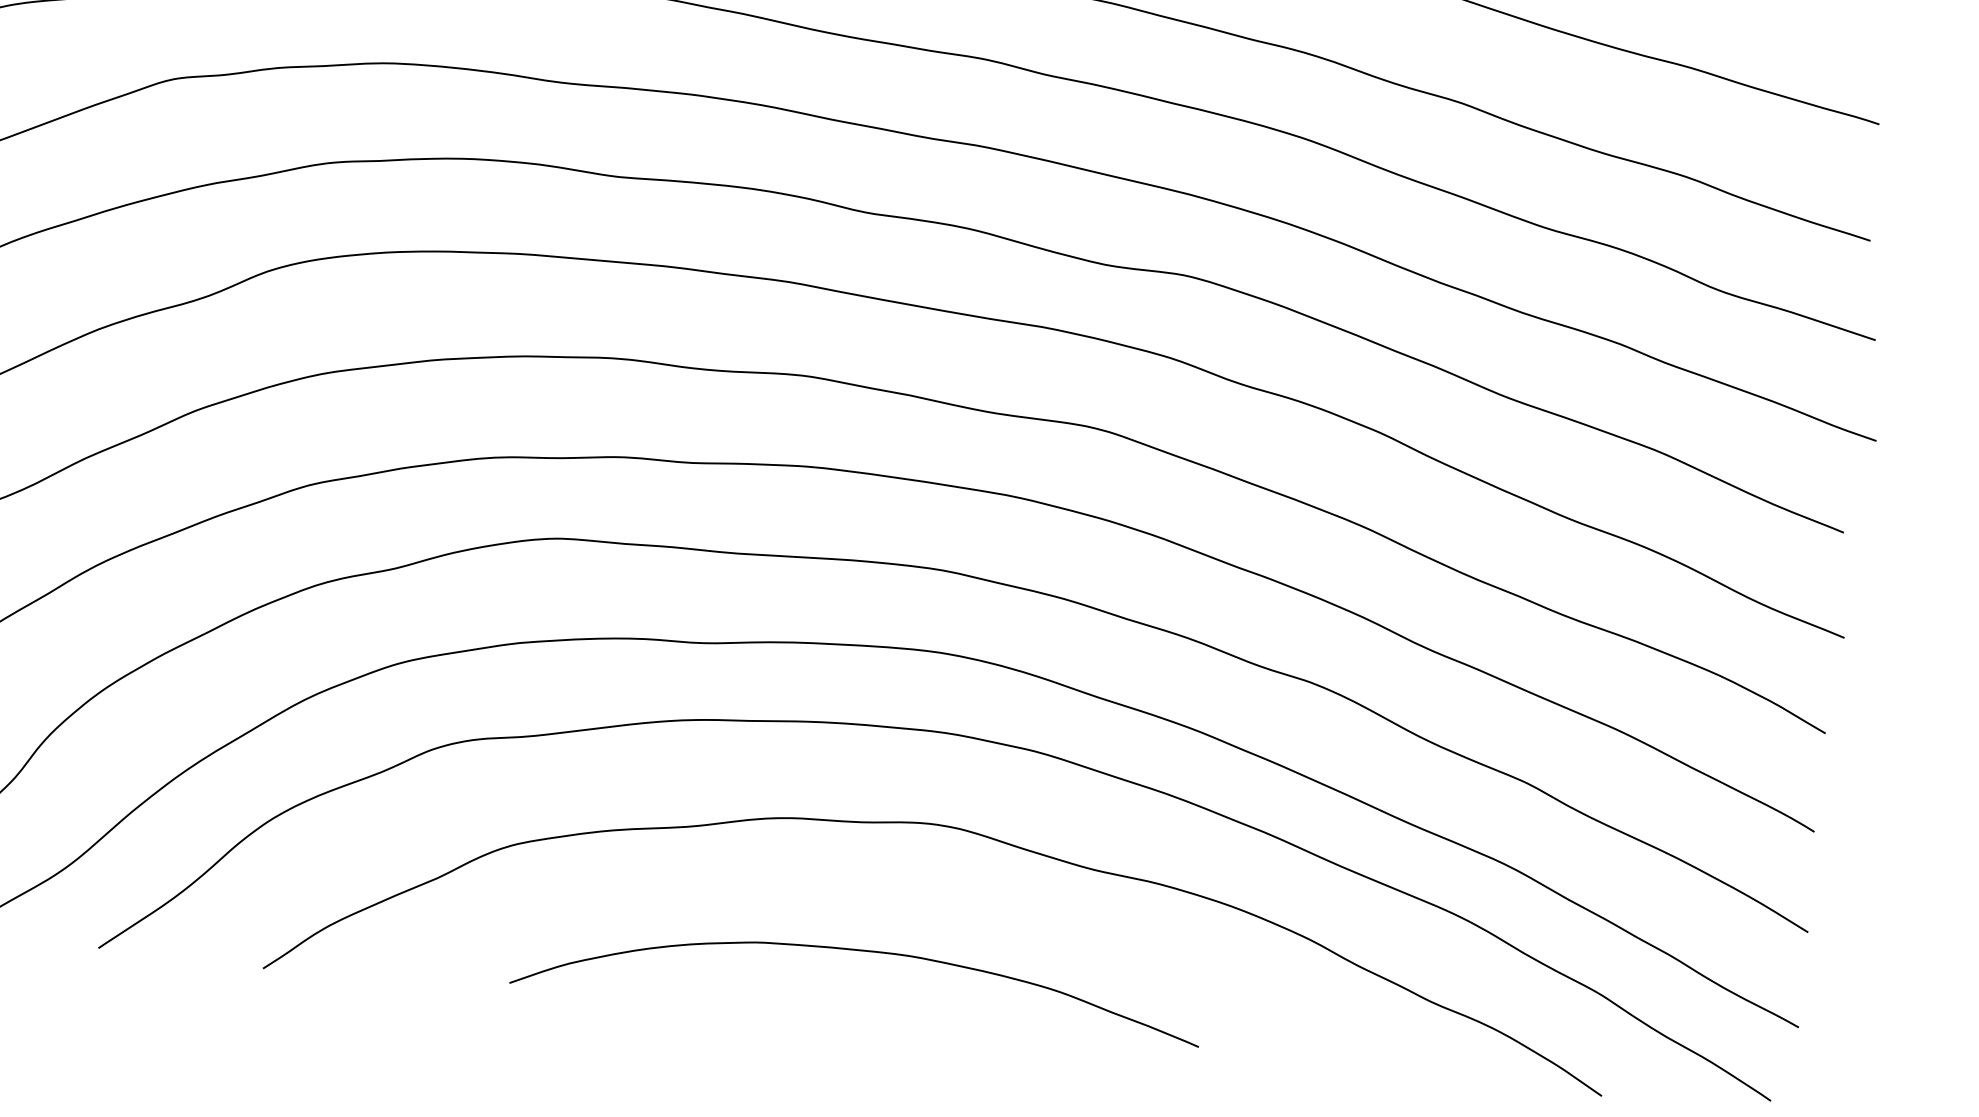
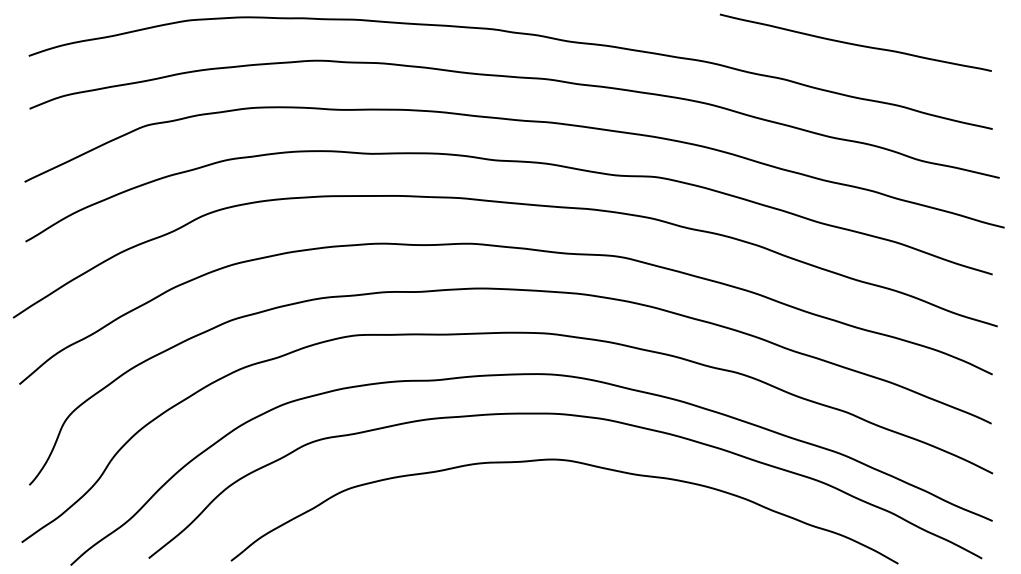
curve: (860, 953) -> (525, 526), removed

